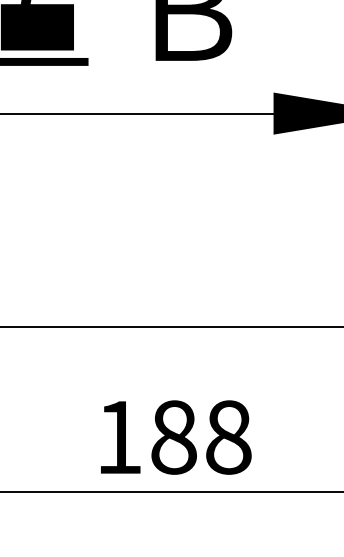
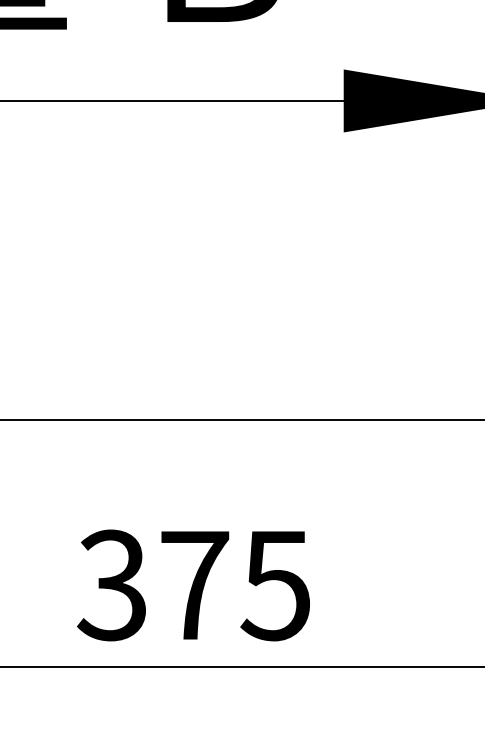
text: (173, 437) -> (194, 585), 188 -> 375

